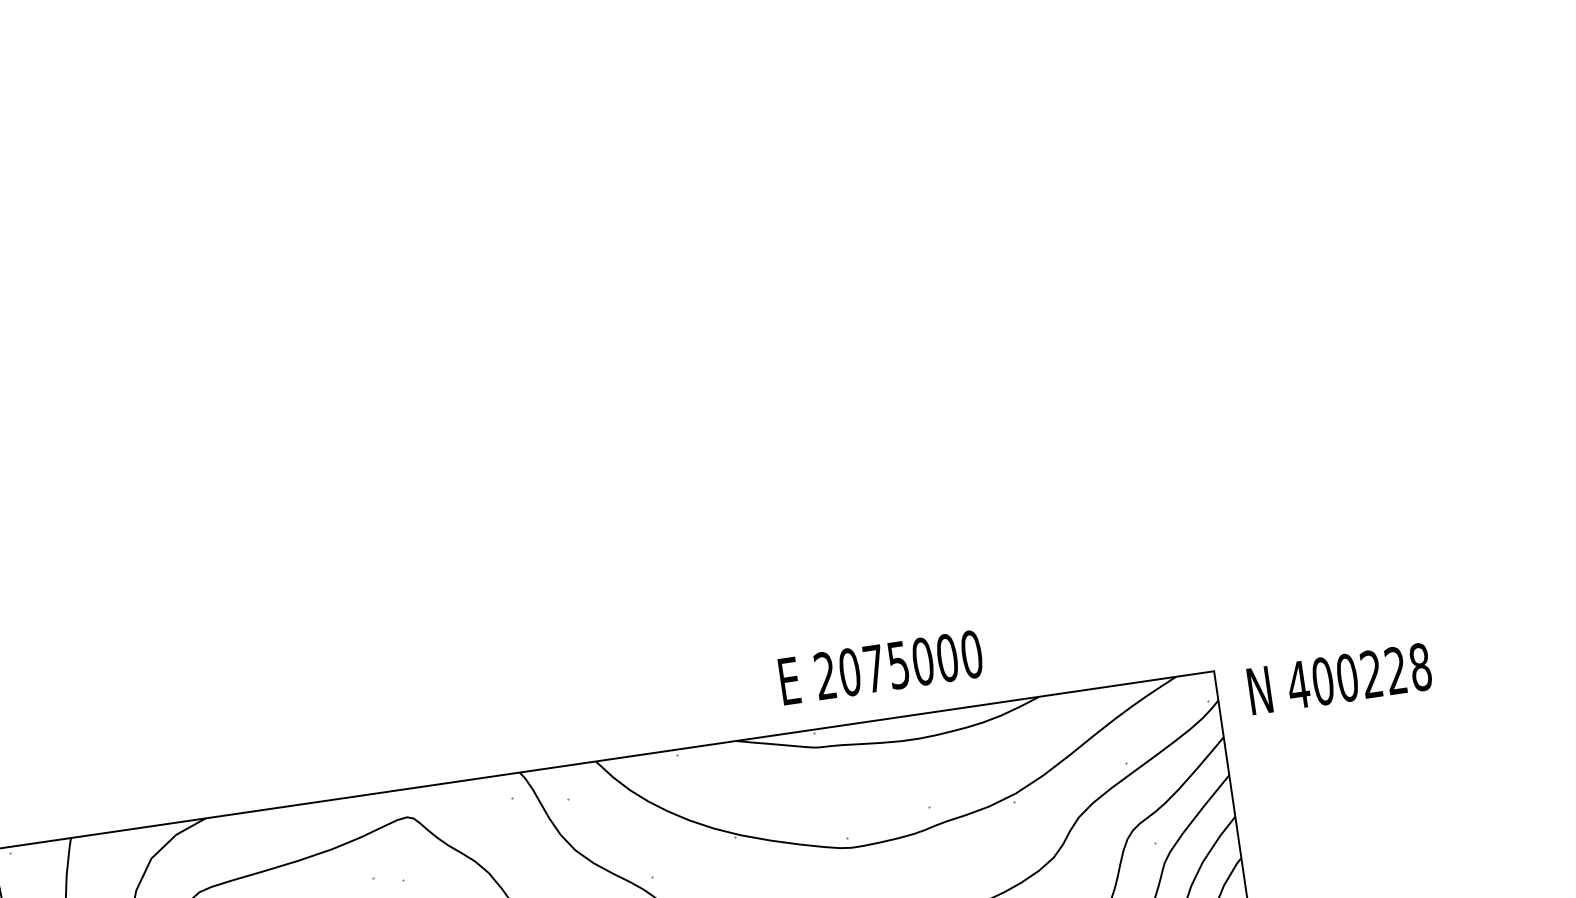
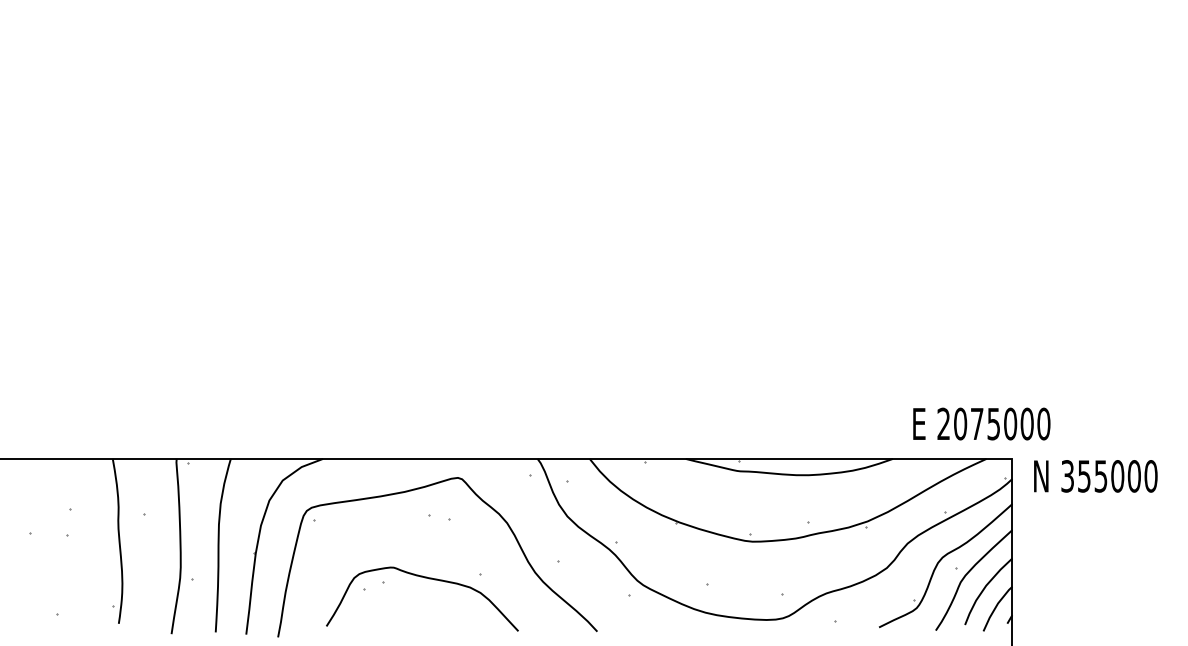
text: (880, 667) -> (981, 423), moved
text: (1358, 676) -> (1108, 476), 400228 -> 355000

